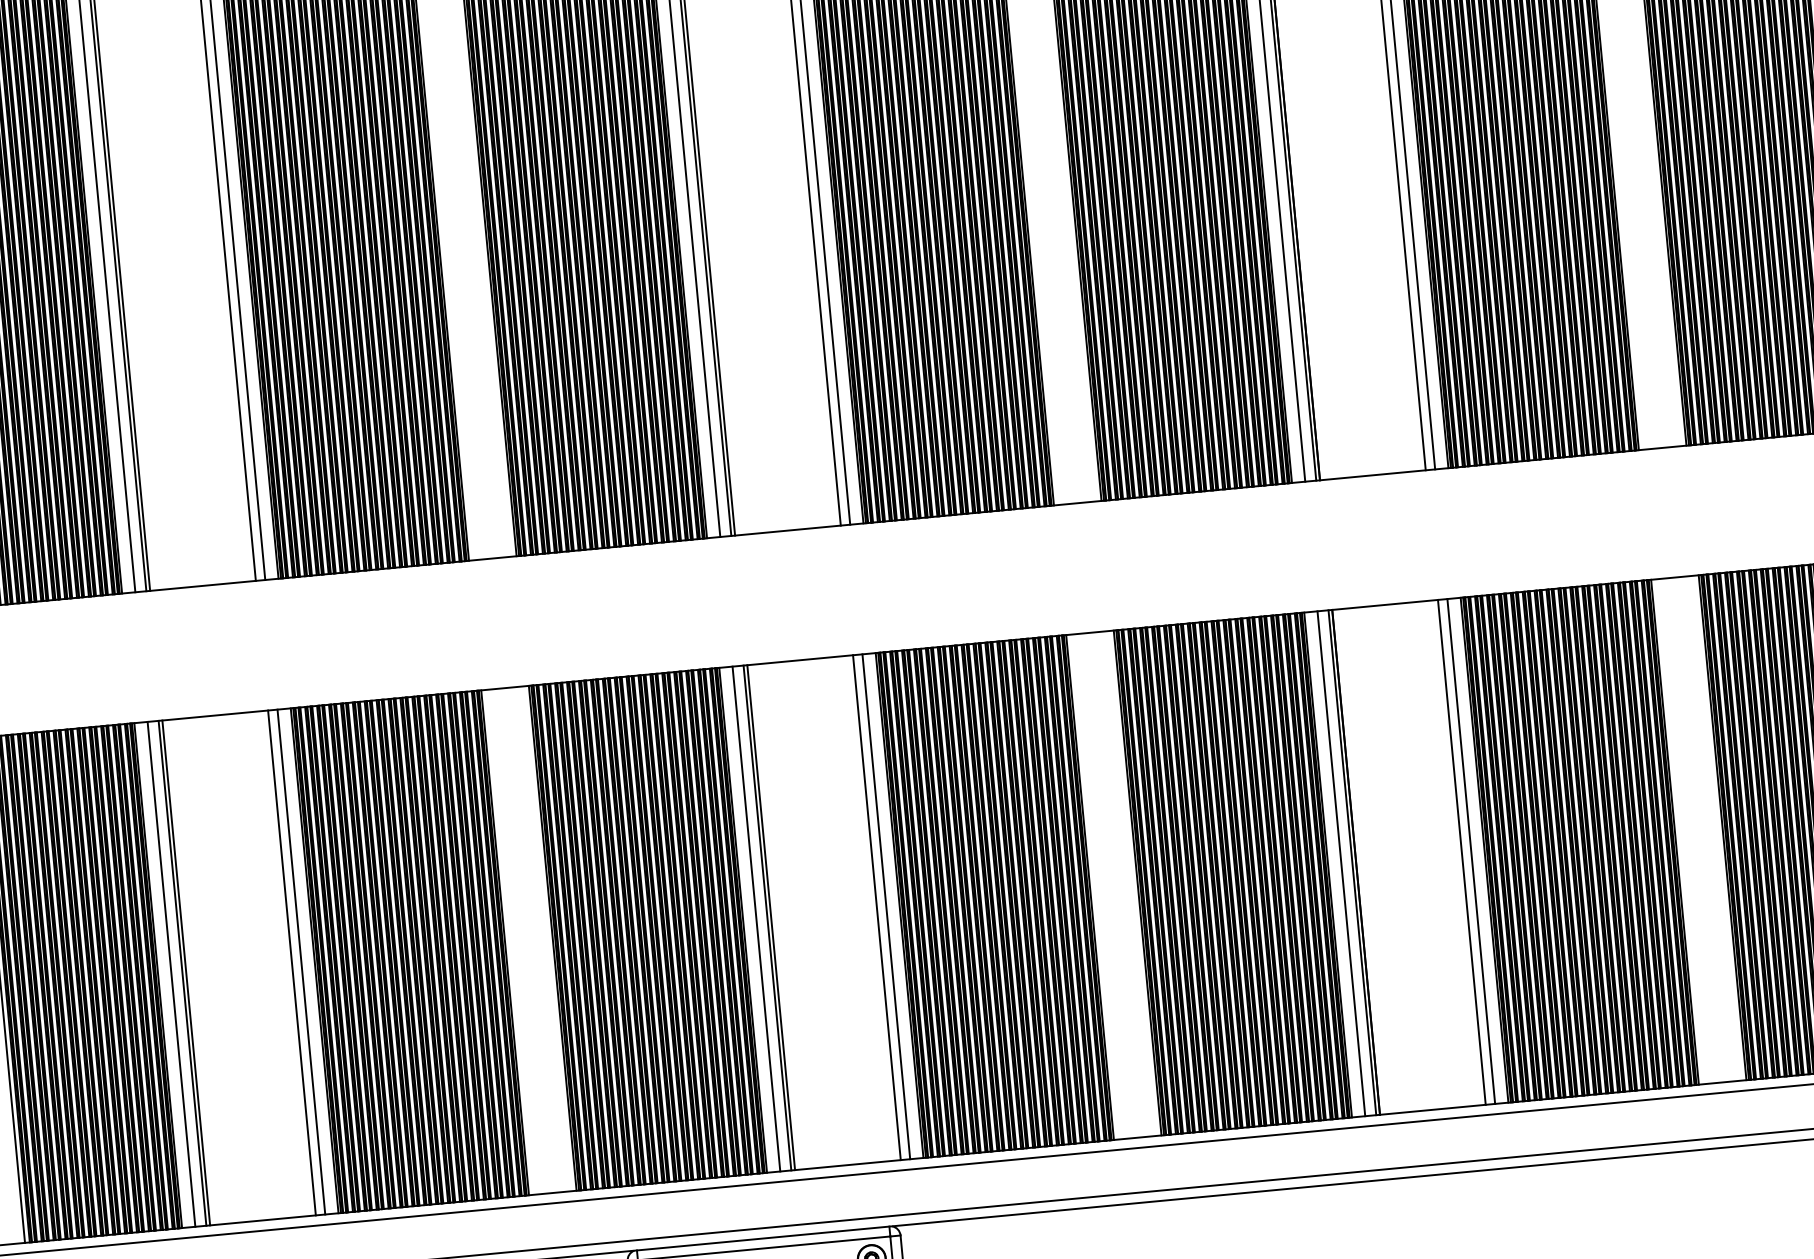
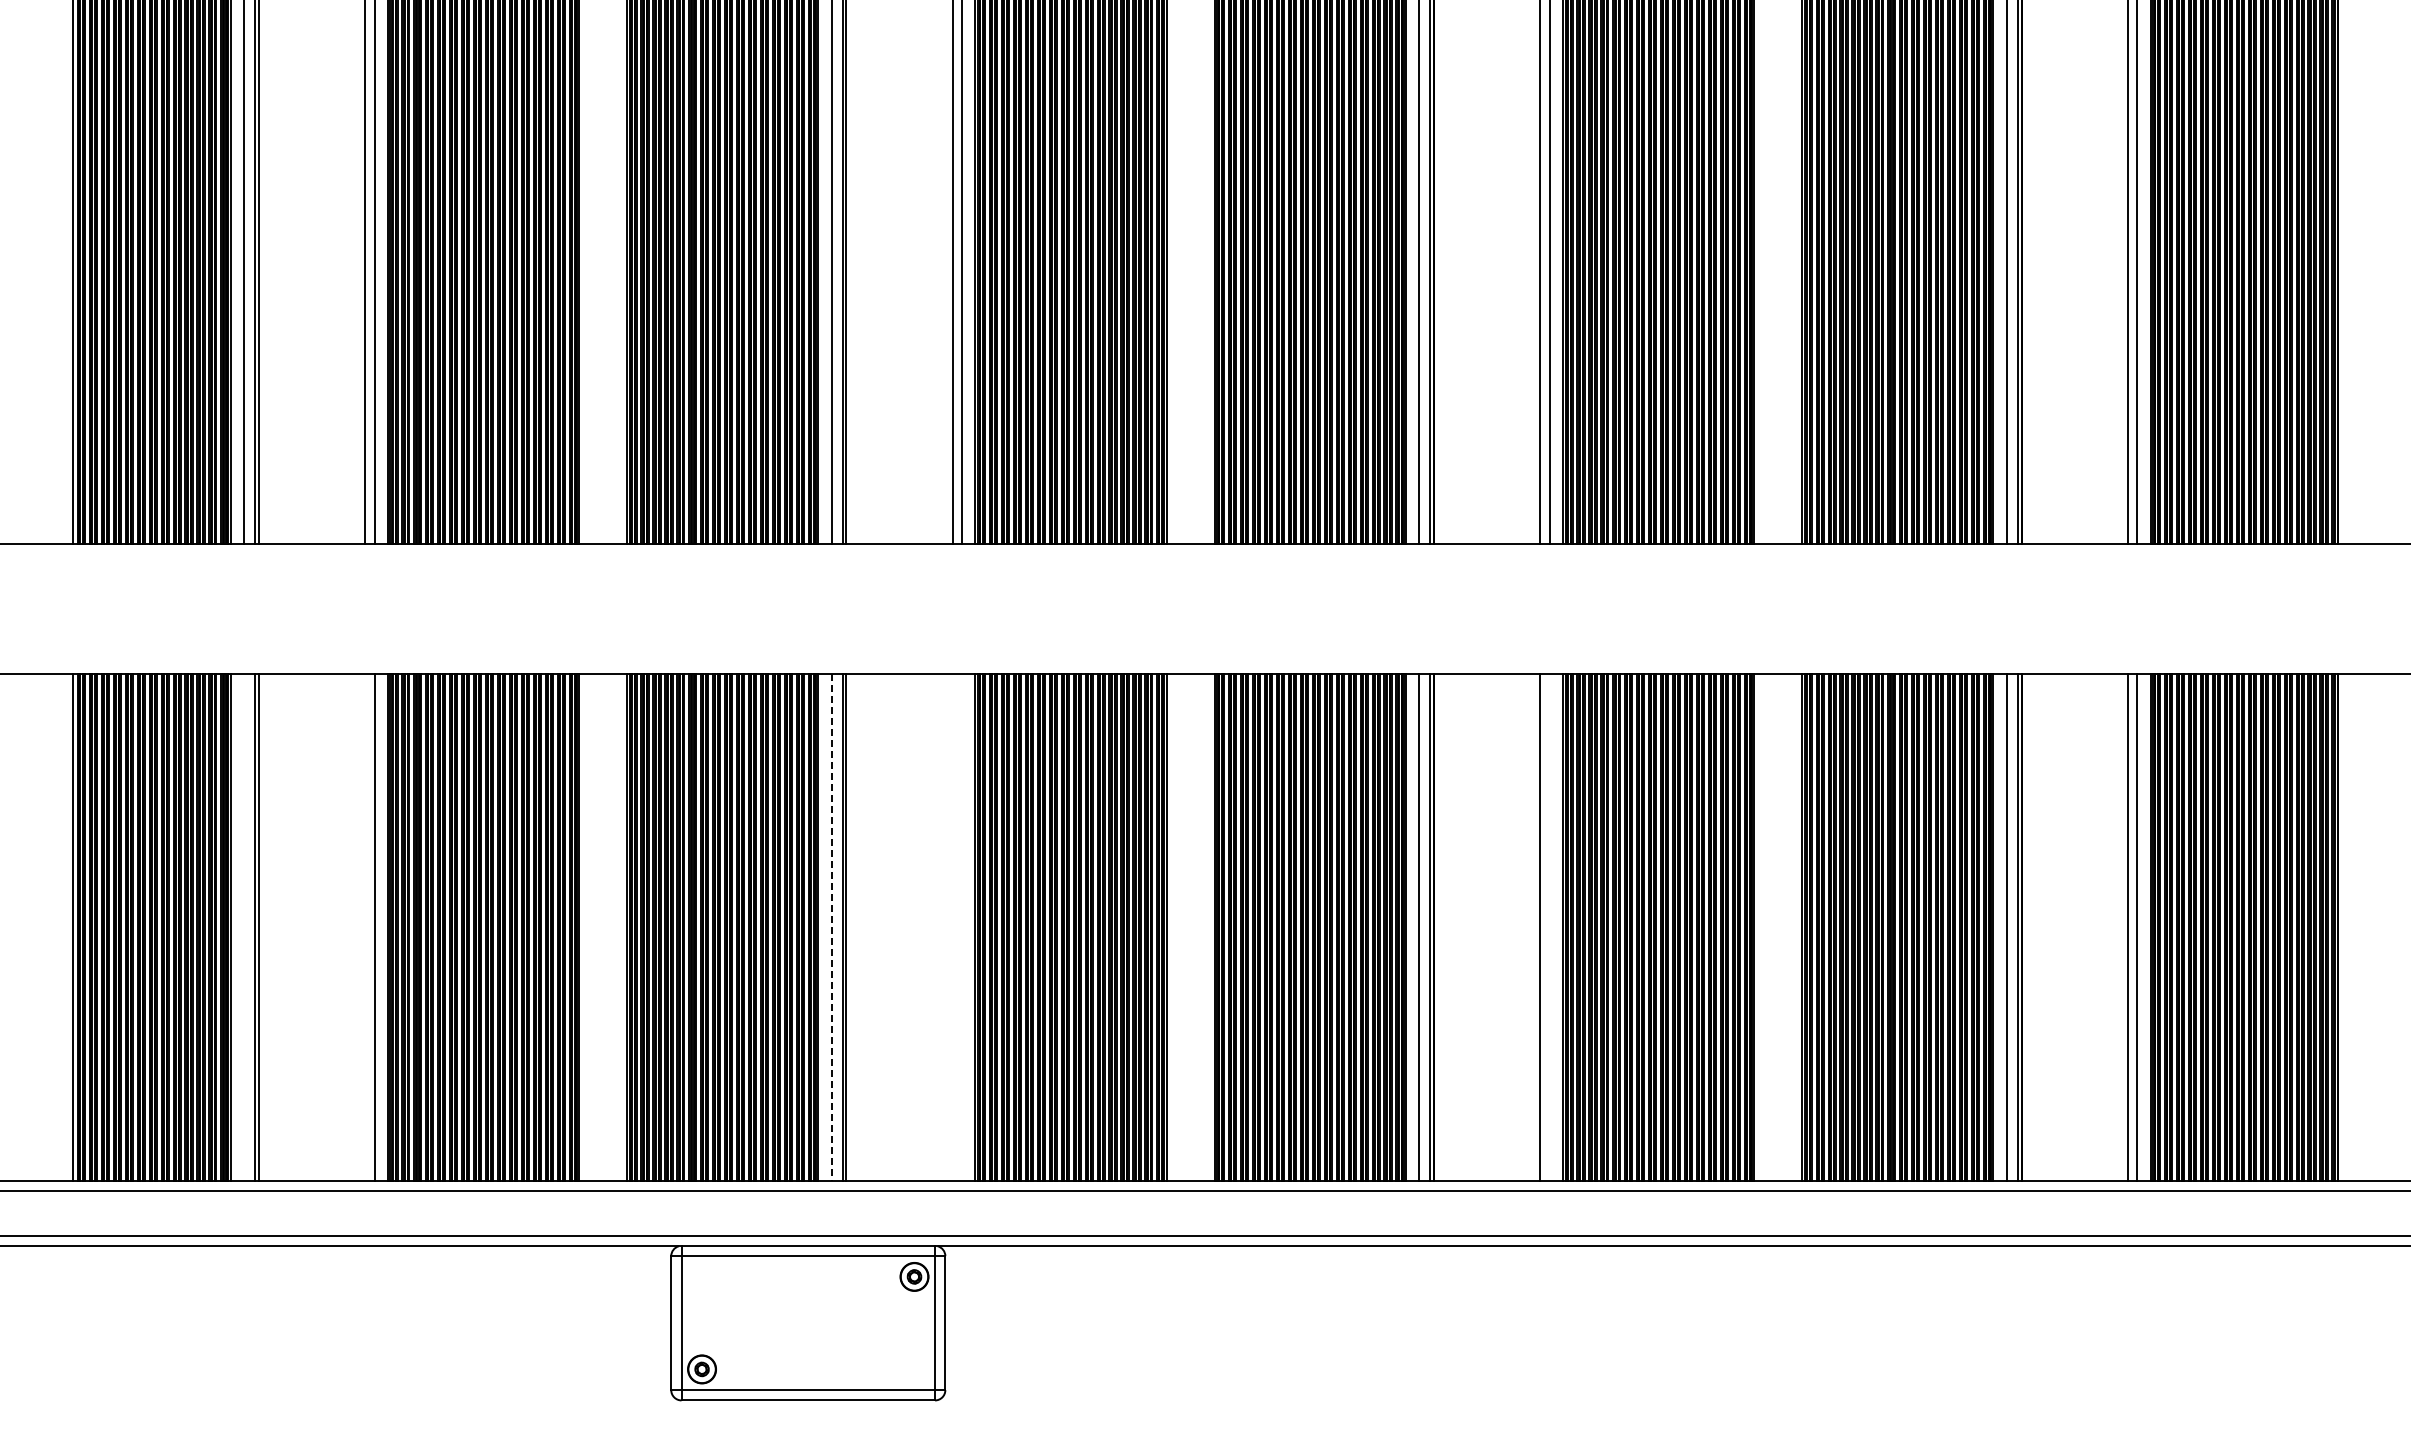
line: (1471, 851) -> (1549, 927), removed
line: (886, 906) -> (962, 927), removed
line: (876, 907) -> (952, 927), removed
line: (756, 918) -> (831, 927), solid -> dashed
line: (292, 962) -> (365, 927), removed
line: (171, 974) -> (244, 927), removed

